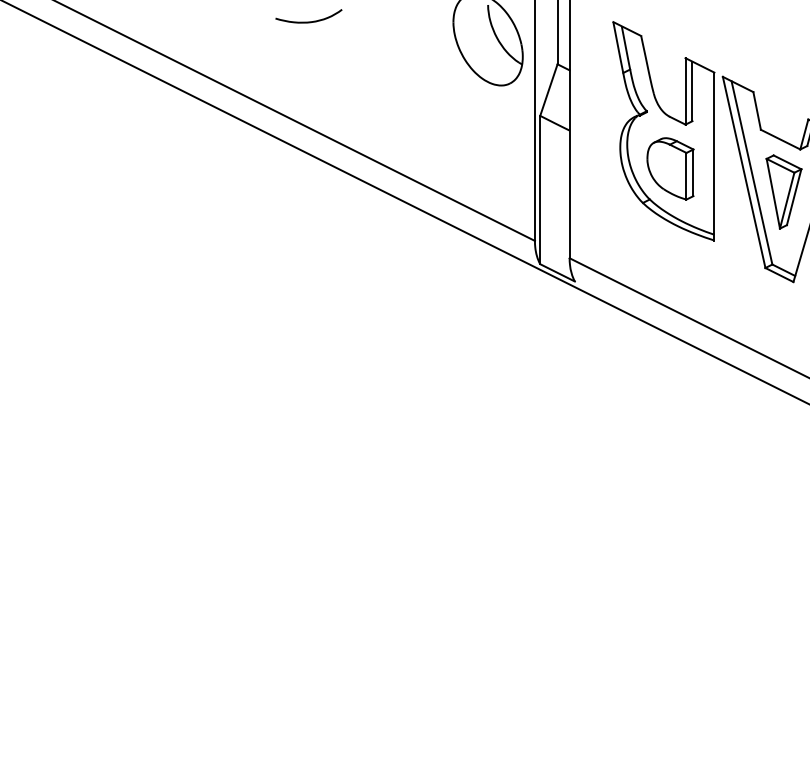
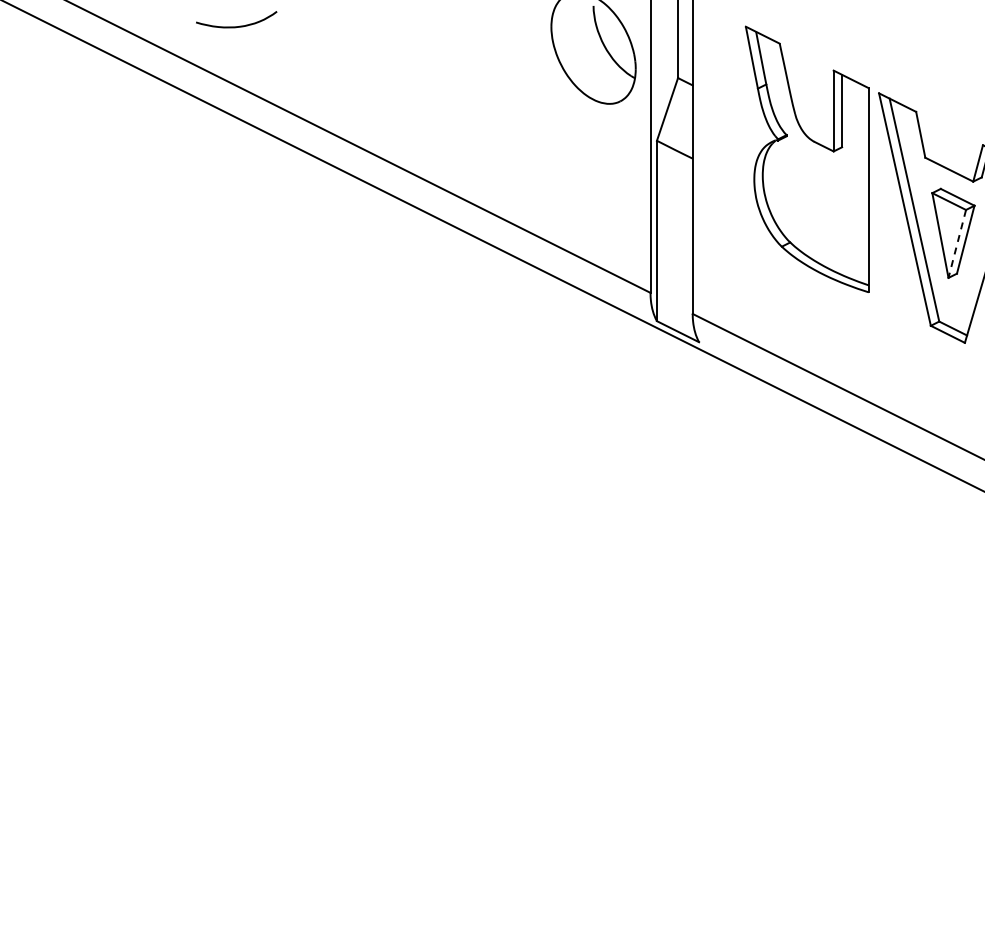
curve: (311, 21) -> (239, 25), moved
part: (670, 169) -> (815, 205), removed
line: (787, 201) -> (957, 244), solid -> dashed

